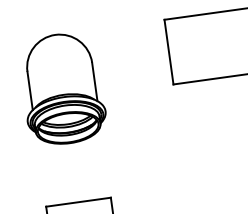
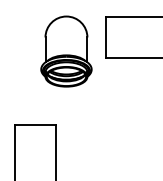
part: (62, 88) -> (66, 51), moved

